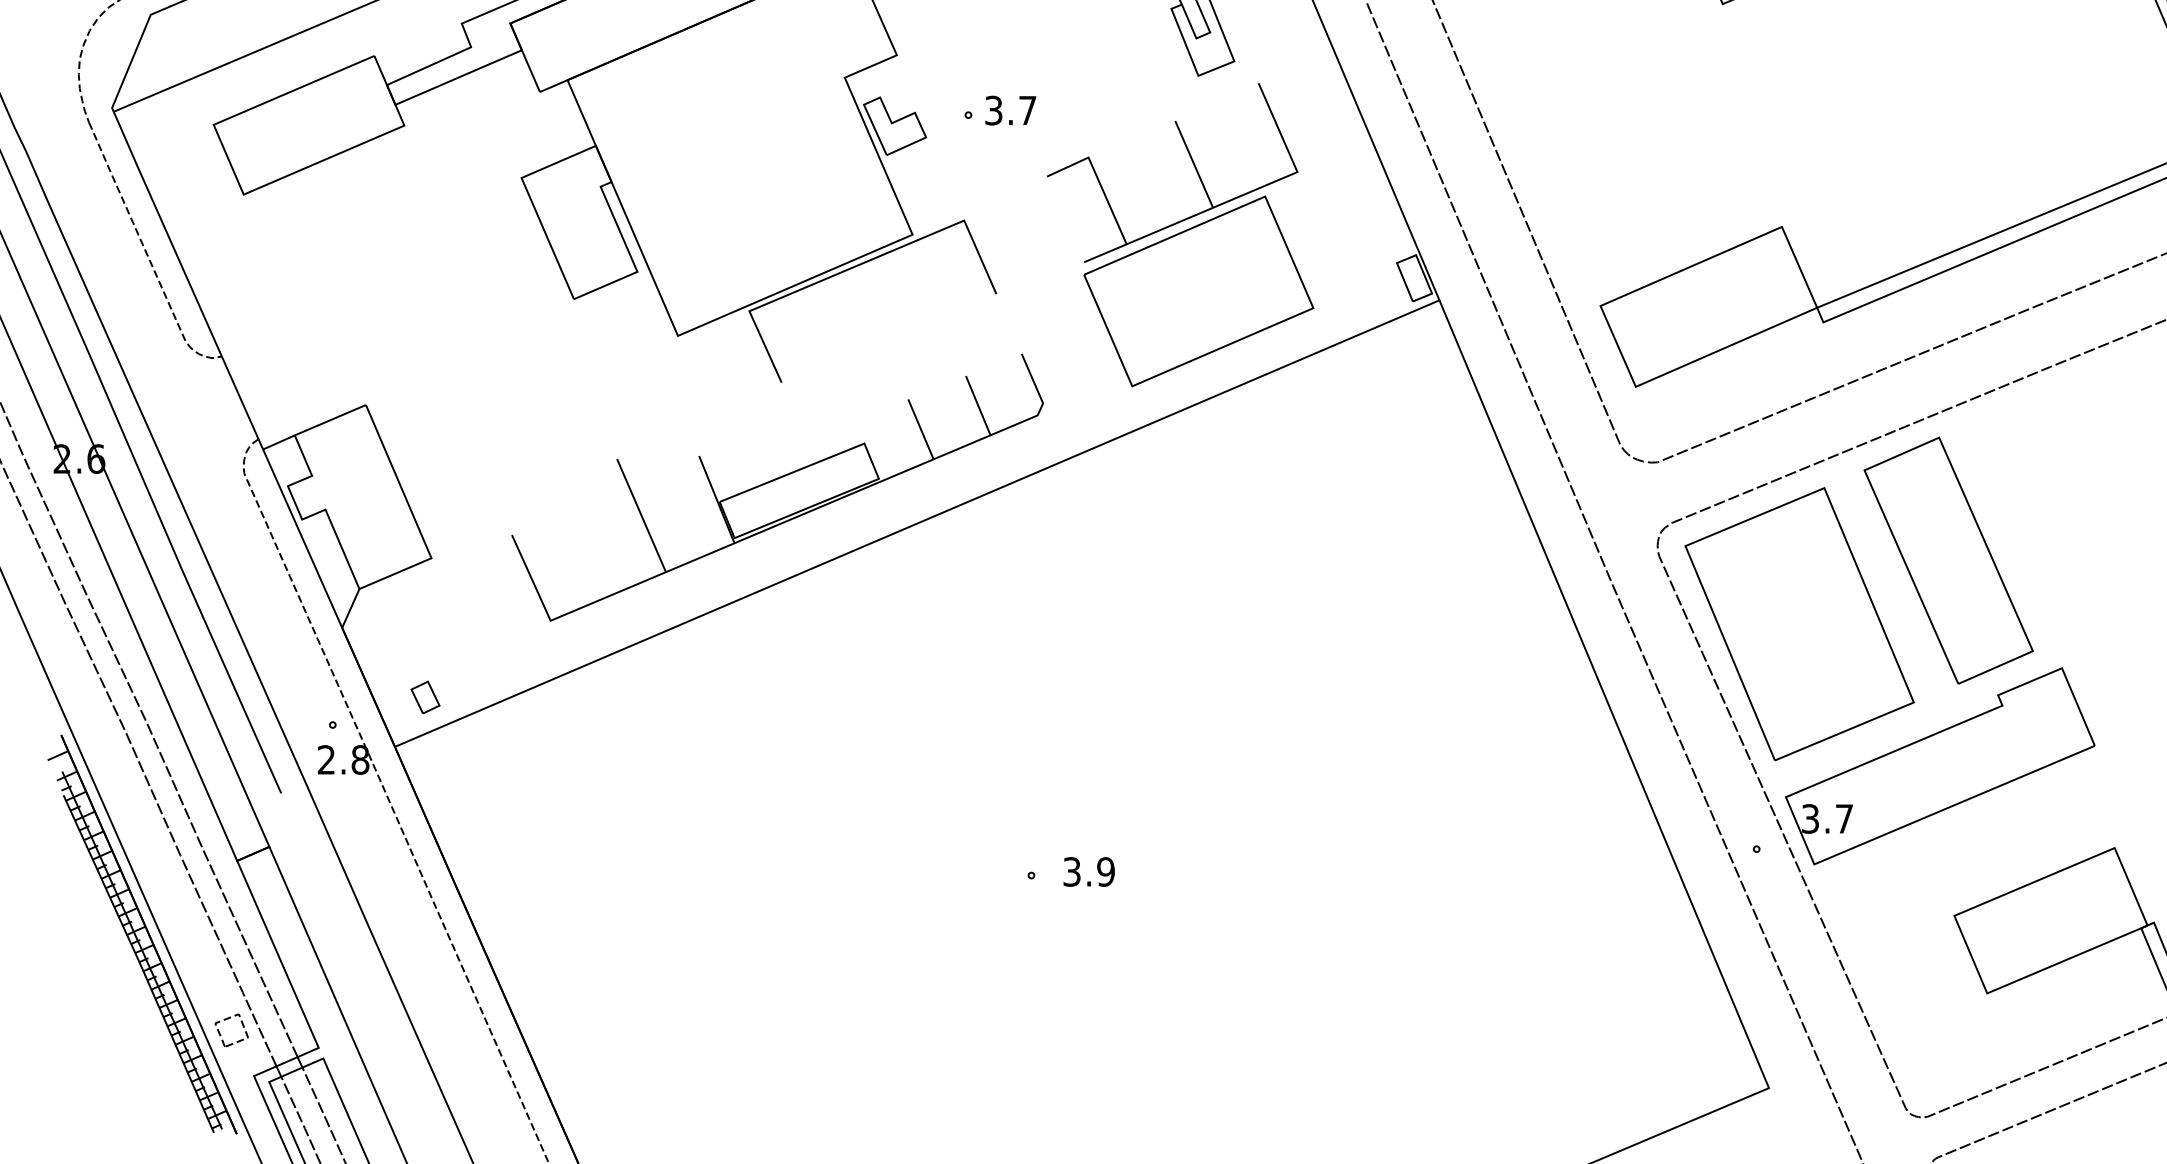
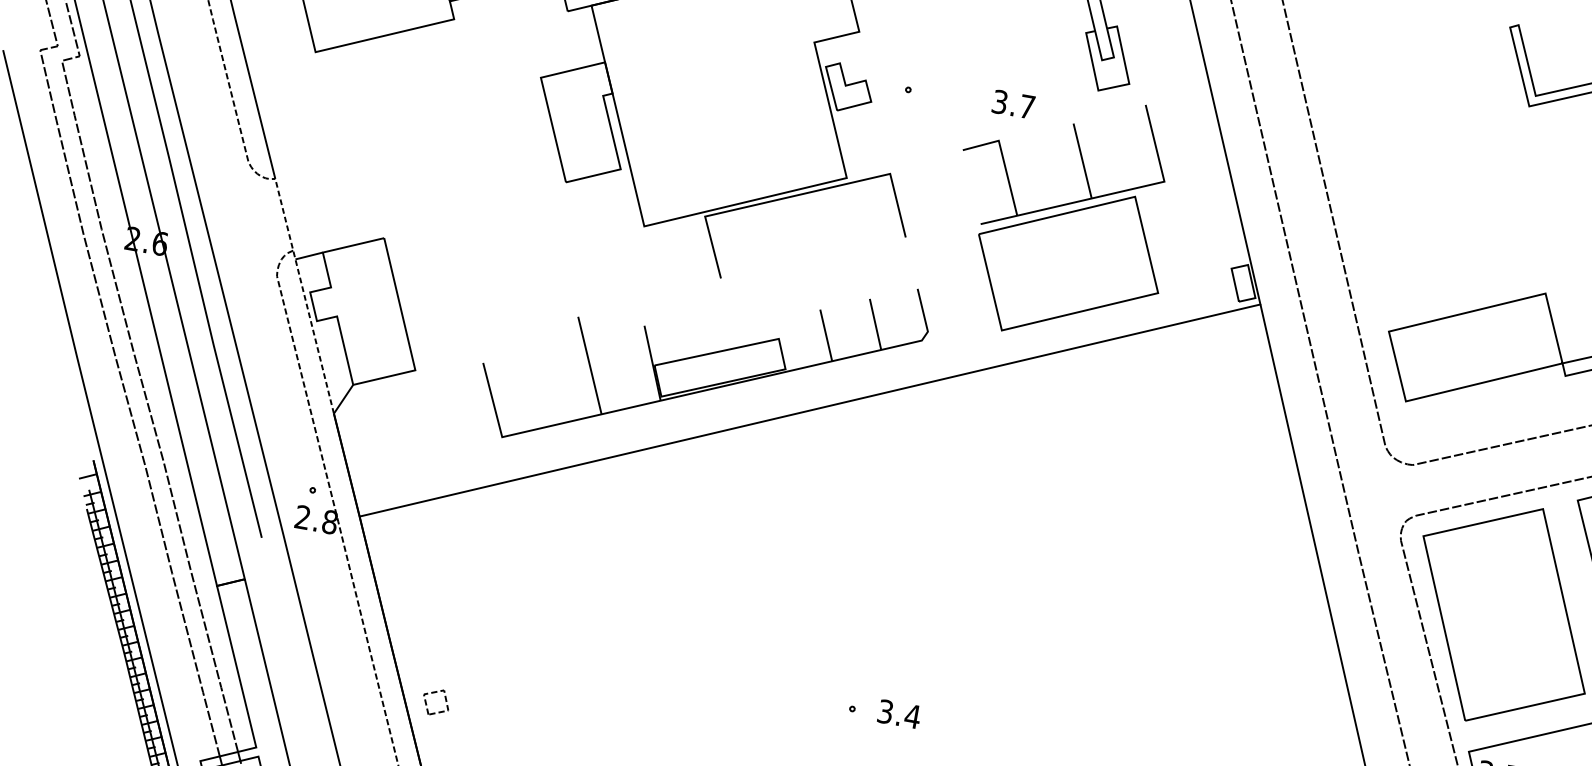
text: (1010, 110) -> (1013, 104), moved
line: (281, 490) -> (304, 294), solid -> dashed
part: (425, 697) -> (391, 481), removed
text: (1105, 871) -> (912, 716), 3.9 -> 3.4
part: (220, 1032) -> (426, 702), moved

